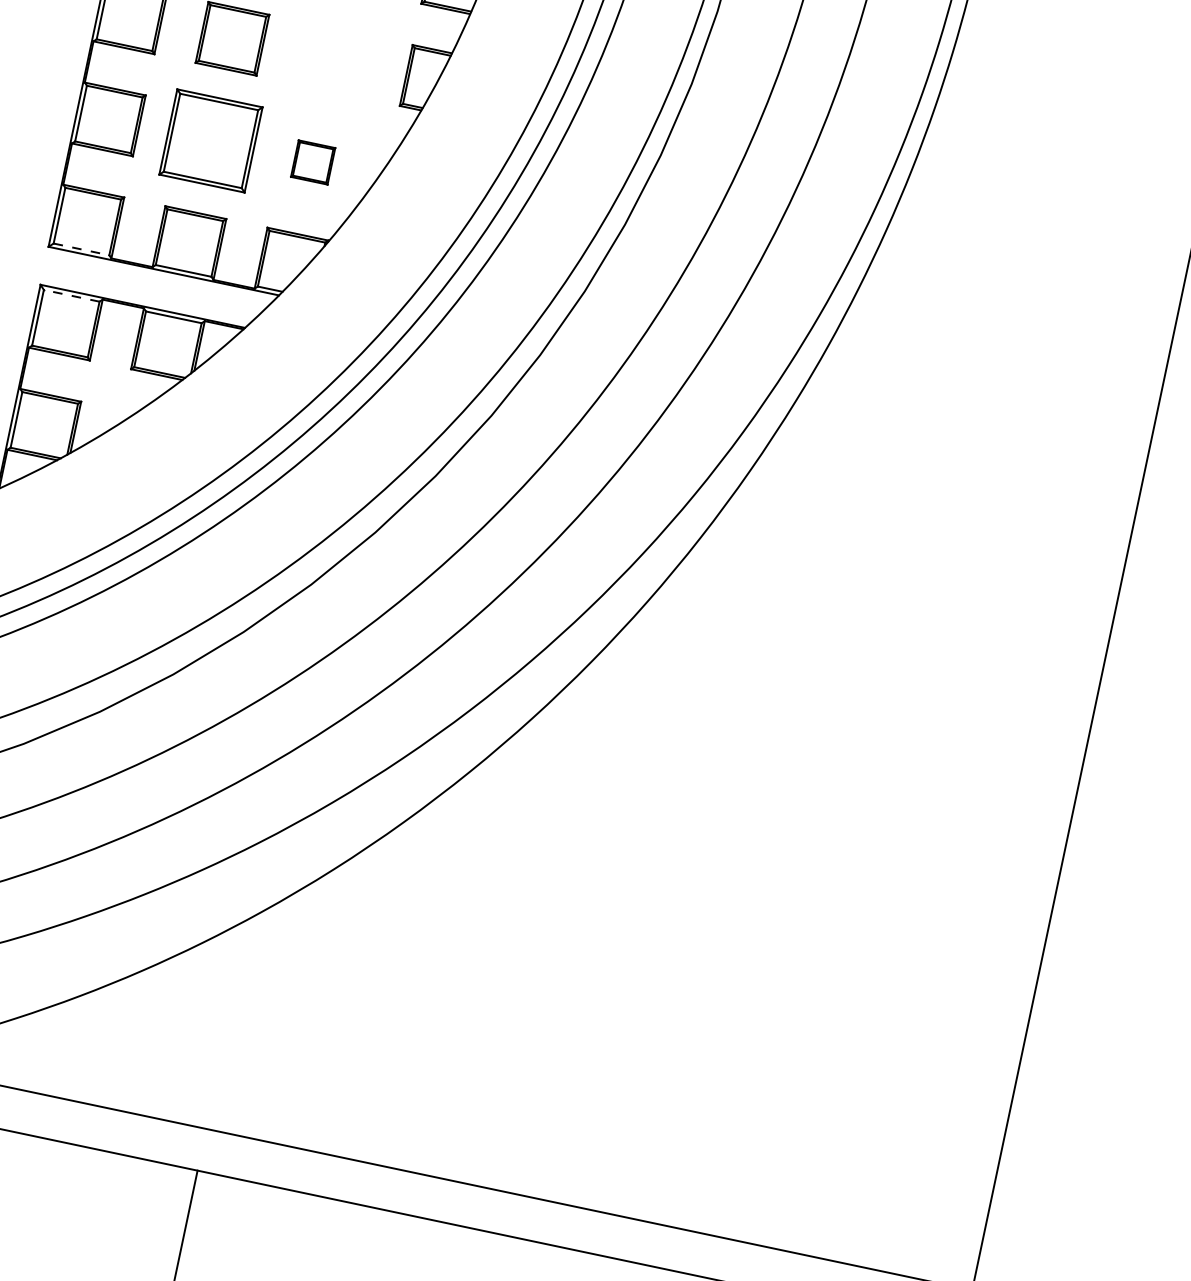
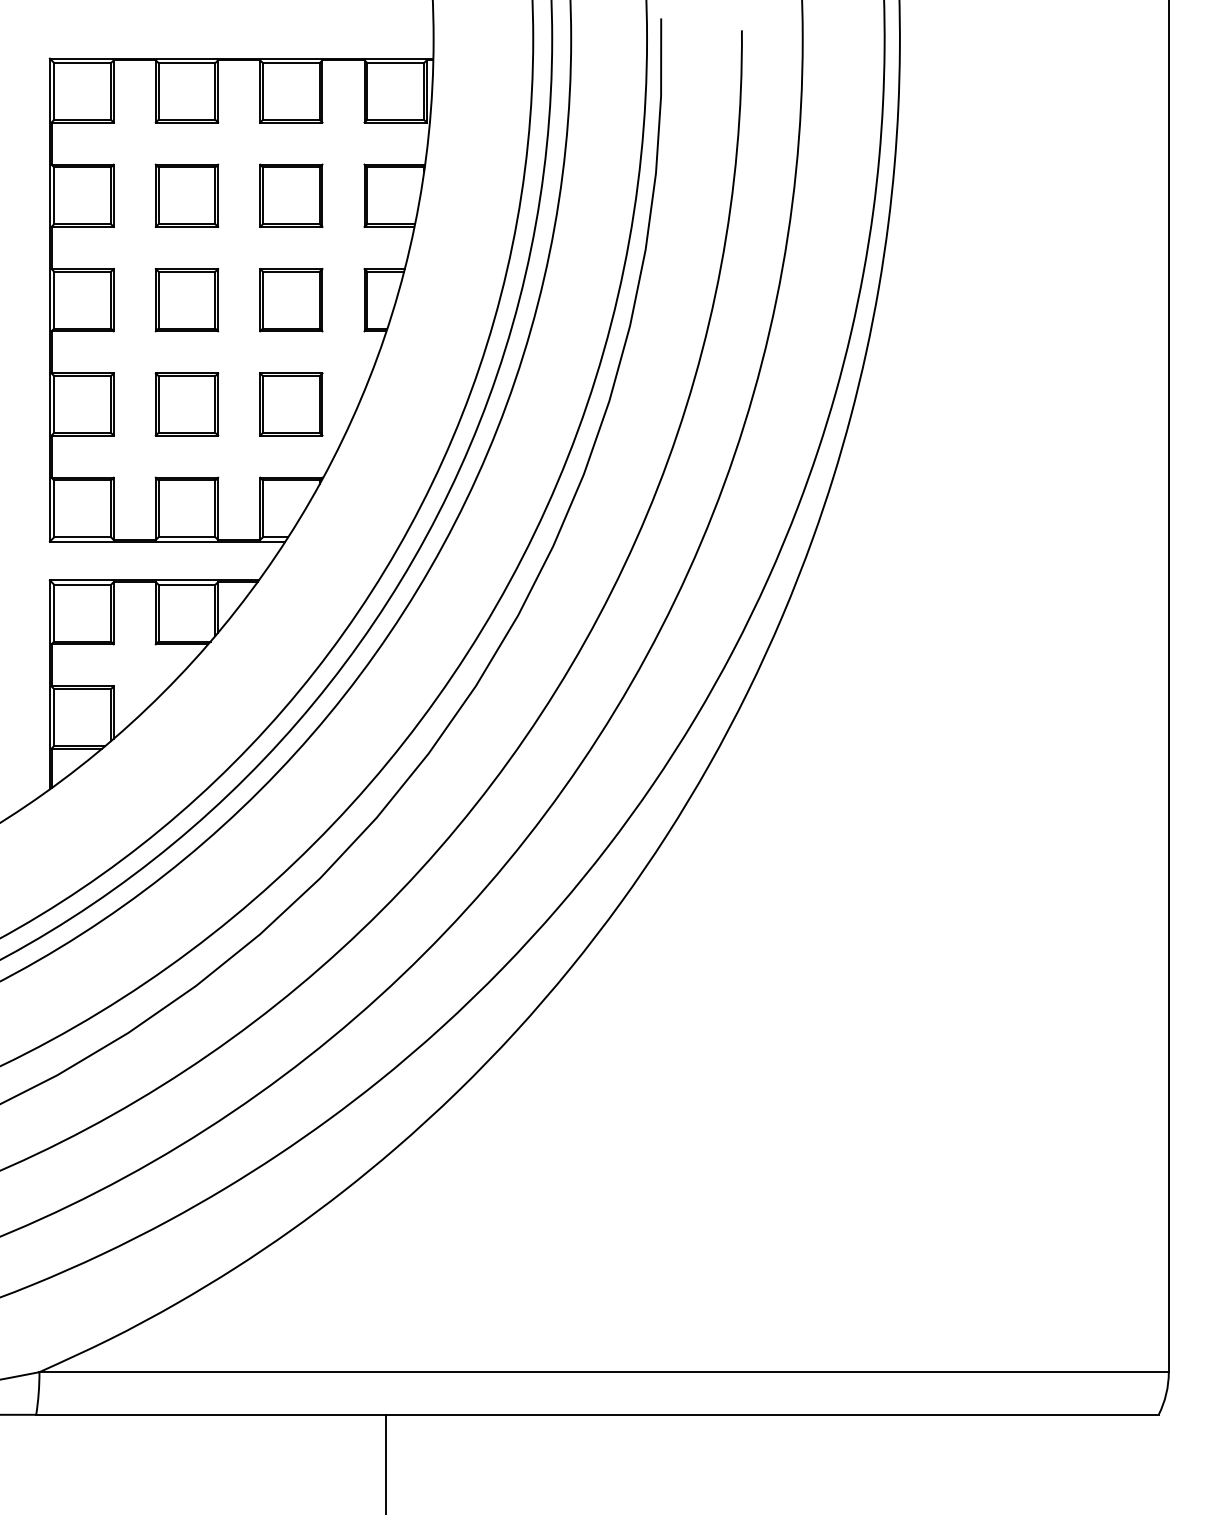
part: (334, 60) -> (291, 300), added
part: (210, 140) -> (186, 404), size x0.71
part: (313, 162) -> (291, 404), size x1.67
line: (82, 249) -> (83, 537), dashed -> solid
line: (71, 295) -> (82, 584), dashed -> solid

